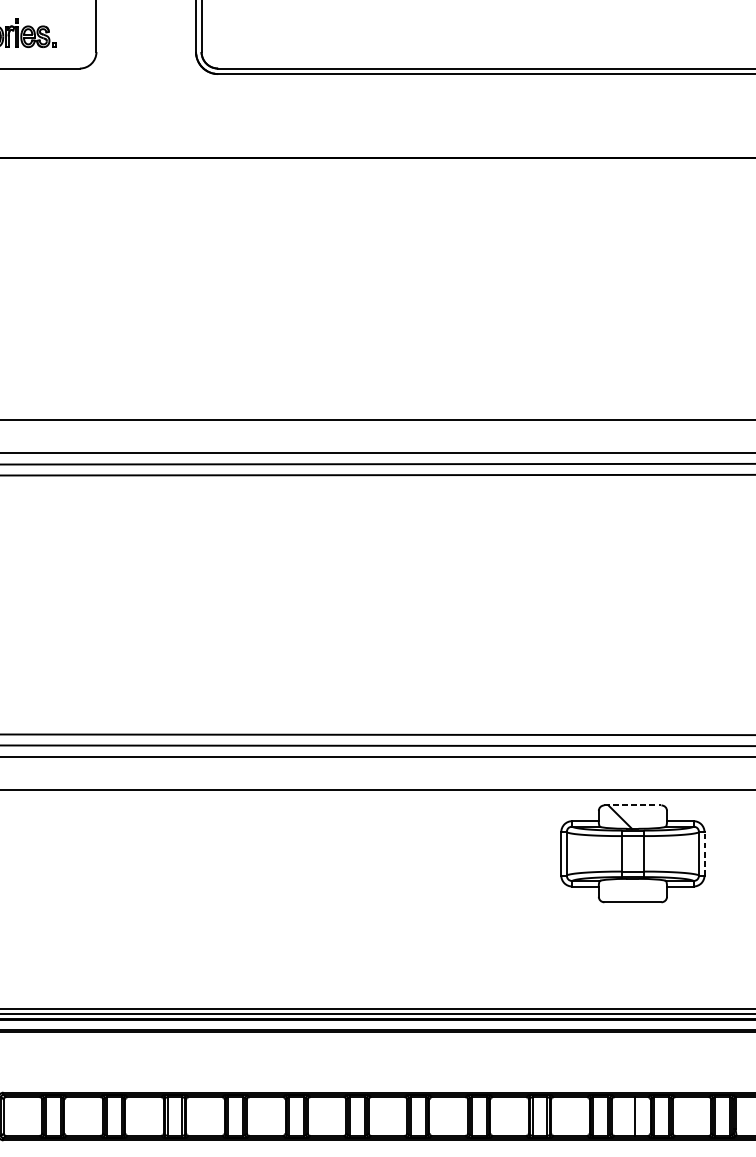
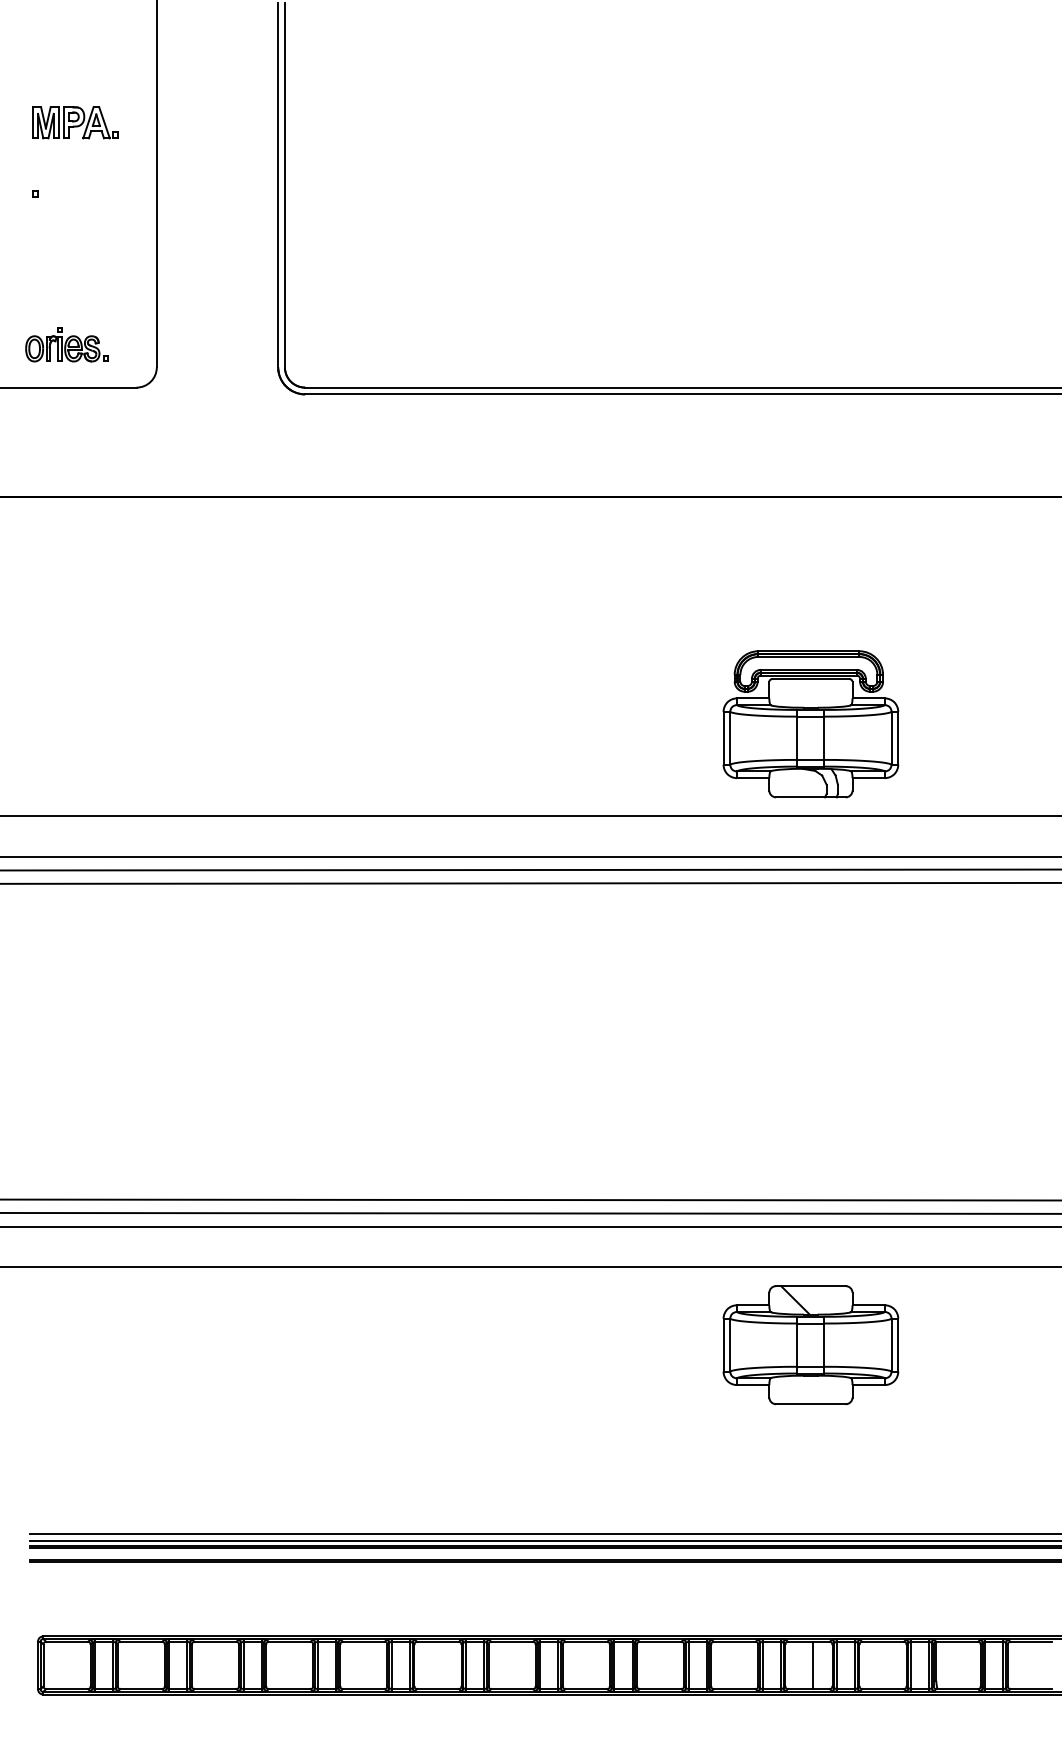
part: (632, 344) -> (810, 724), added
line: (632, 805) -> (810, 1286), dashed -> solid
line: (704, 853) -> (898, 1344), dashed -> solid

